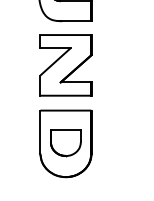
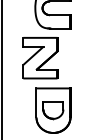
part: (66, 65) -> (40, 58), moved

